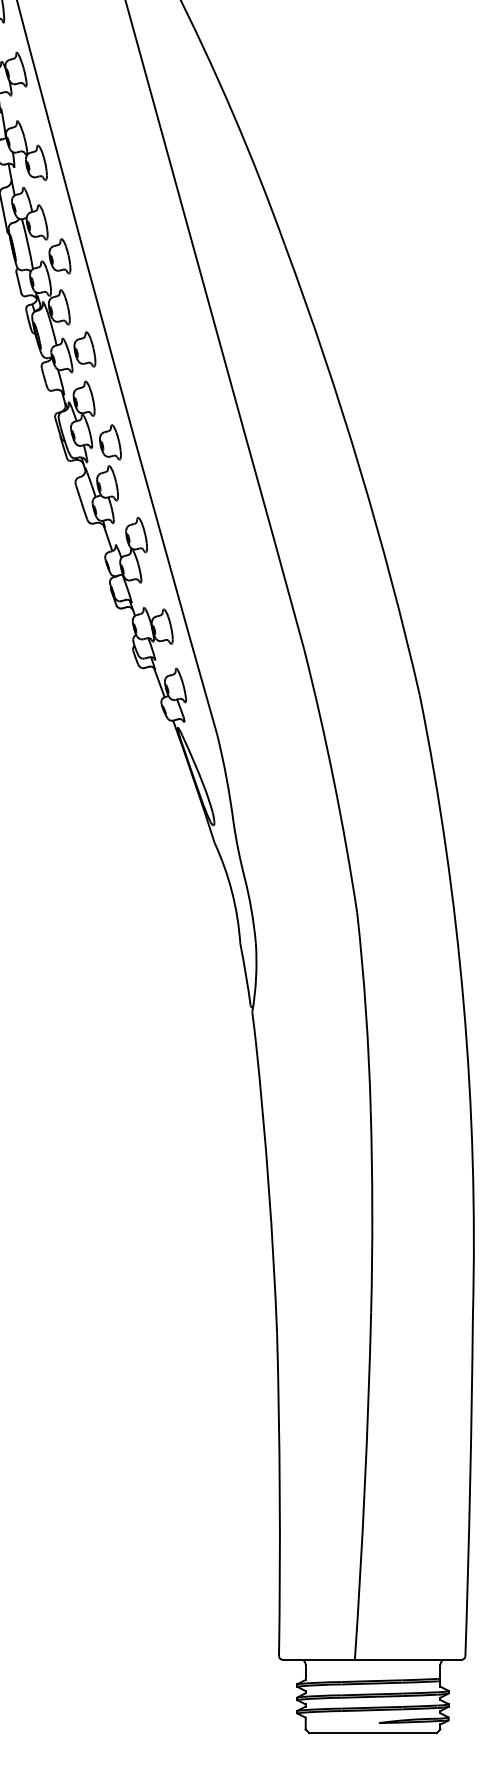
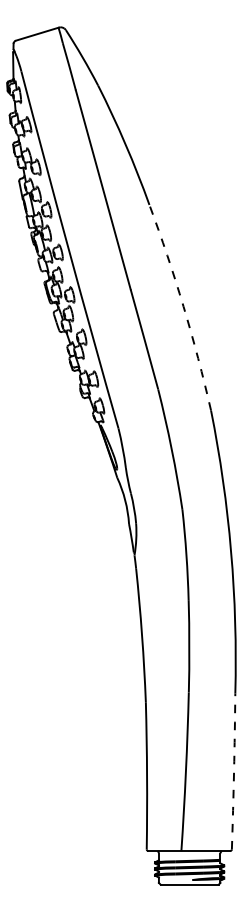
arc: (359, 467) -> (183, 306), solid -> dashed
arc: (471, 1485) -> (234, 771), solid -> dashed

